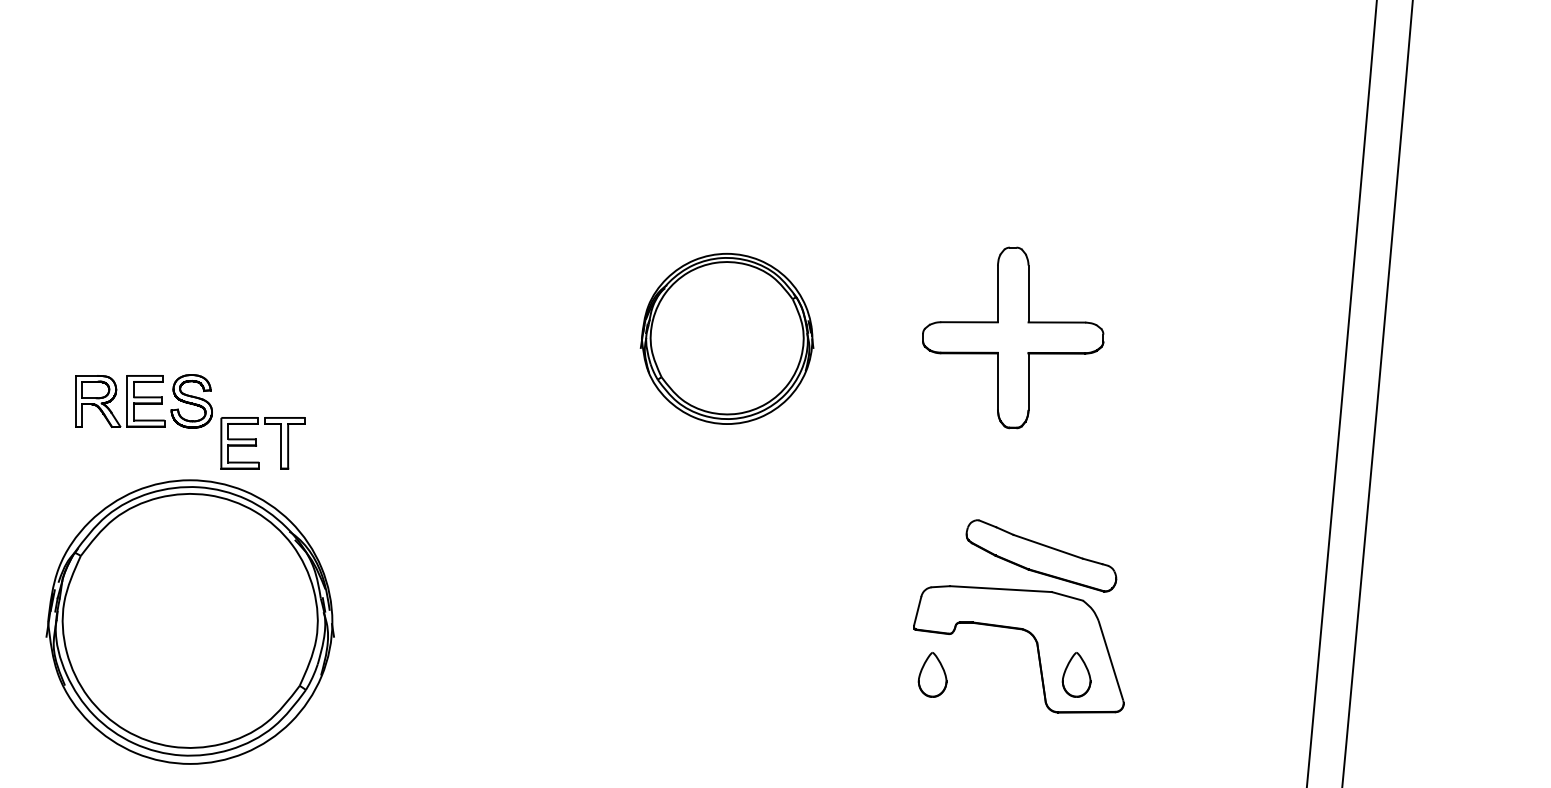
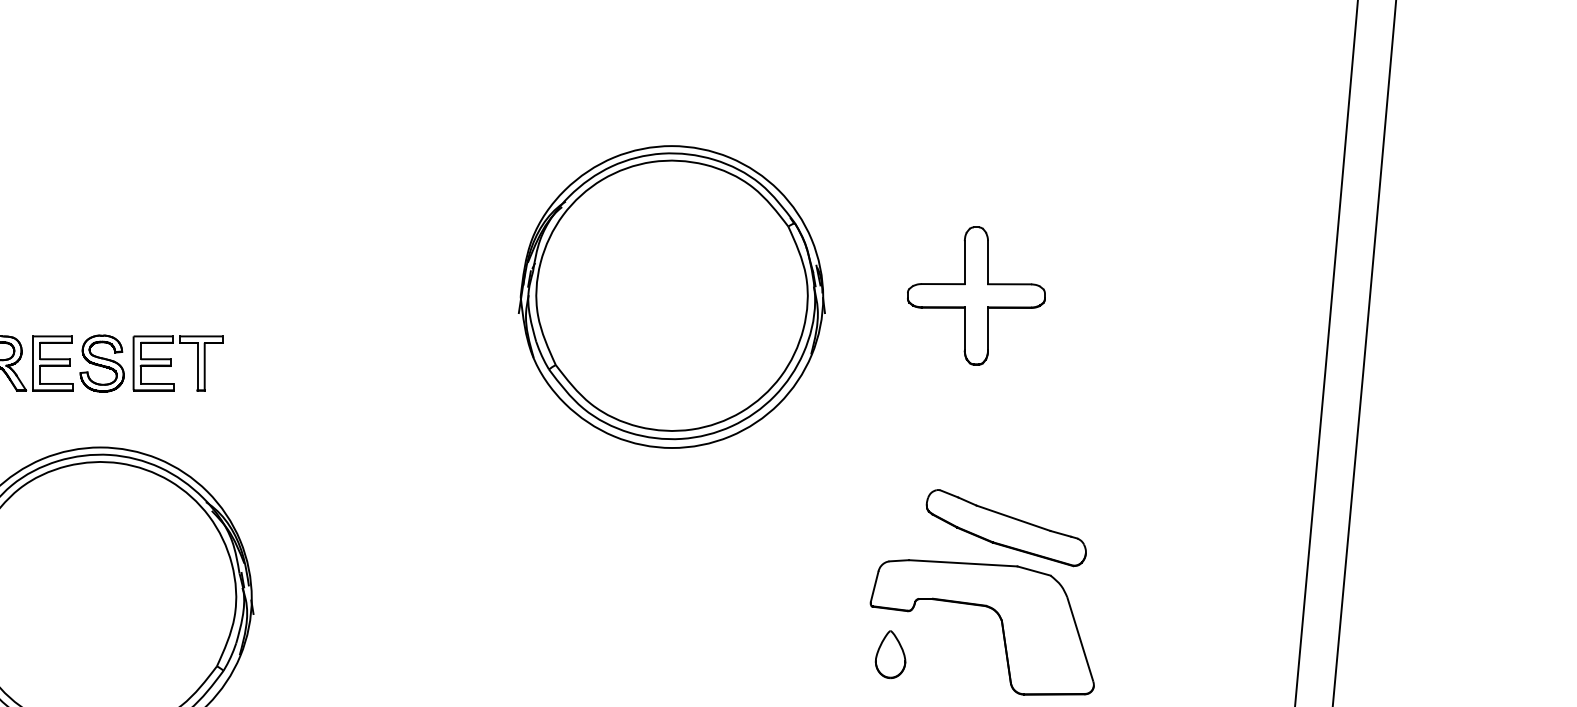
part: (1013, 337) -> (976, 295), size x0.71
part: (726, 338) -> (671, 296), size x1.67
part: (262, 443) -> (177, 363), moved
part: (1076, 674) -> (1043, 654), removed

